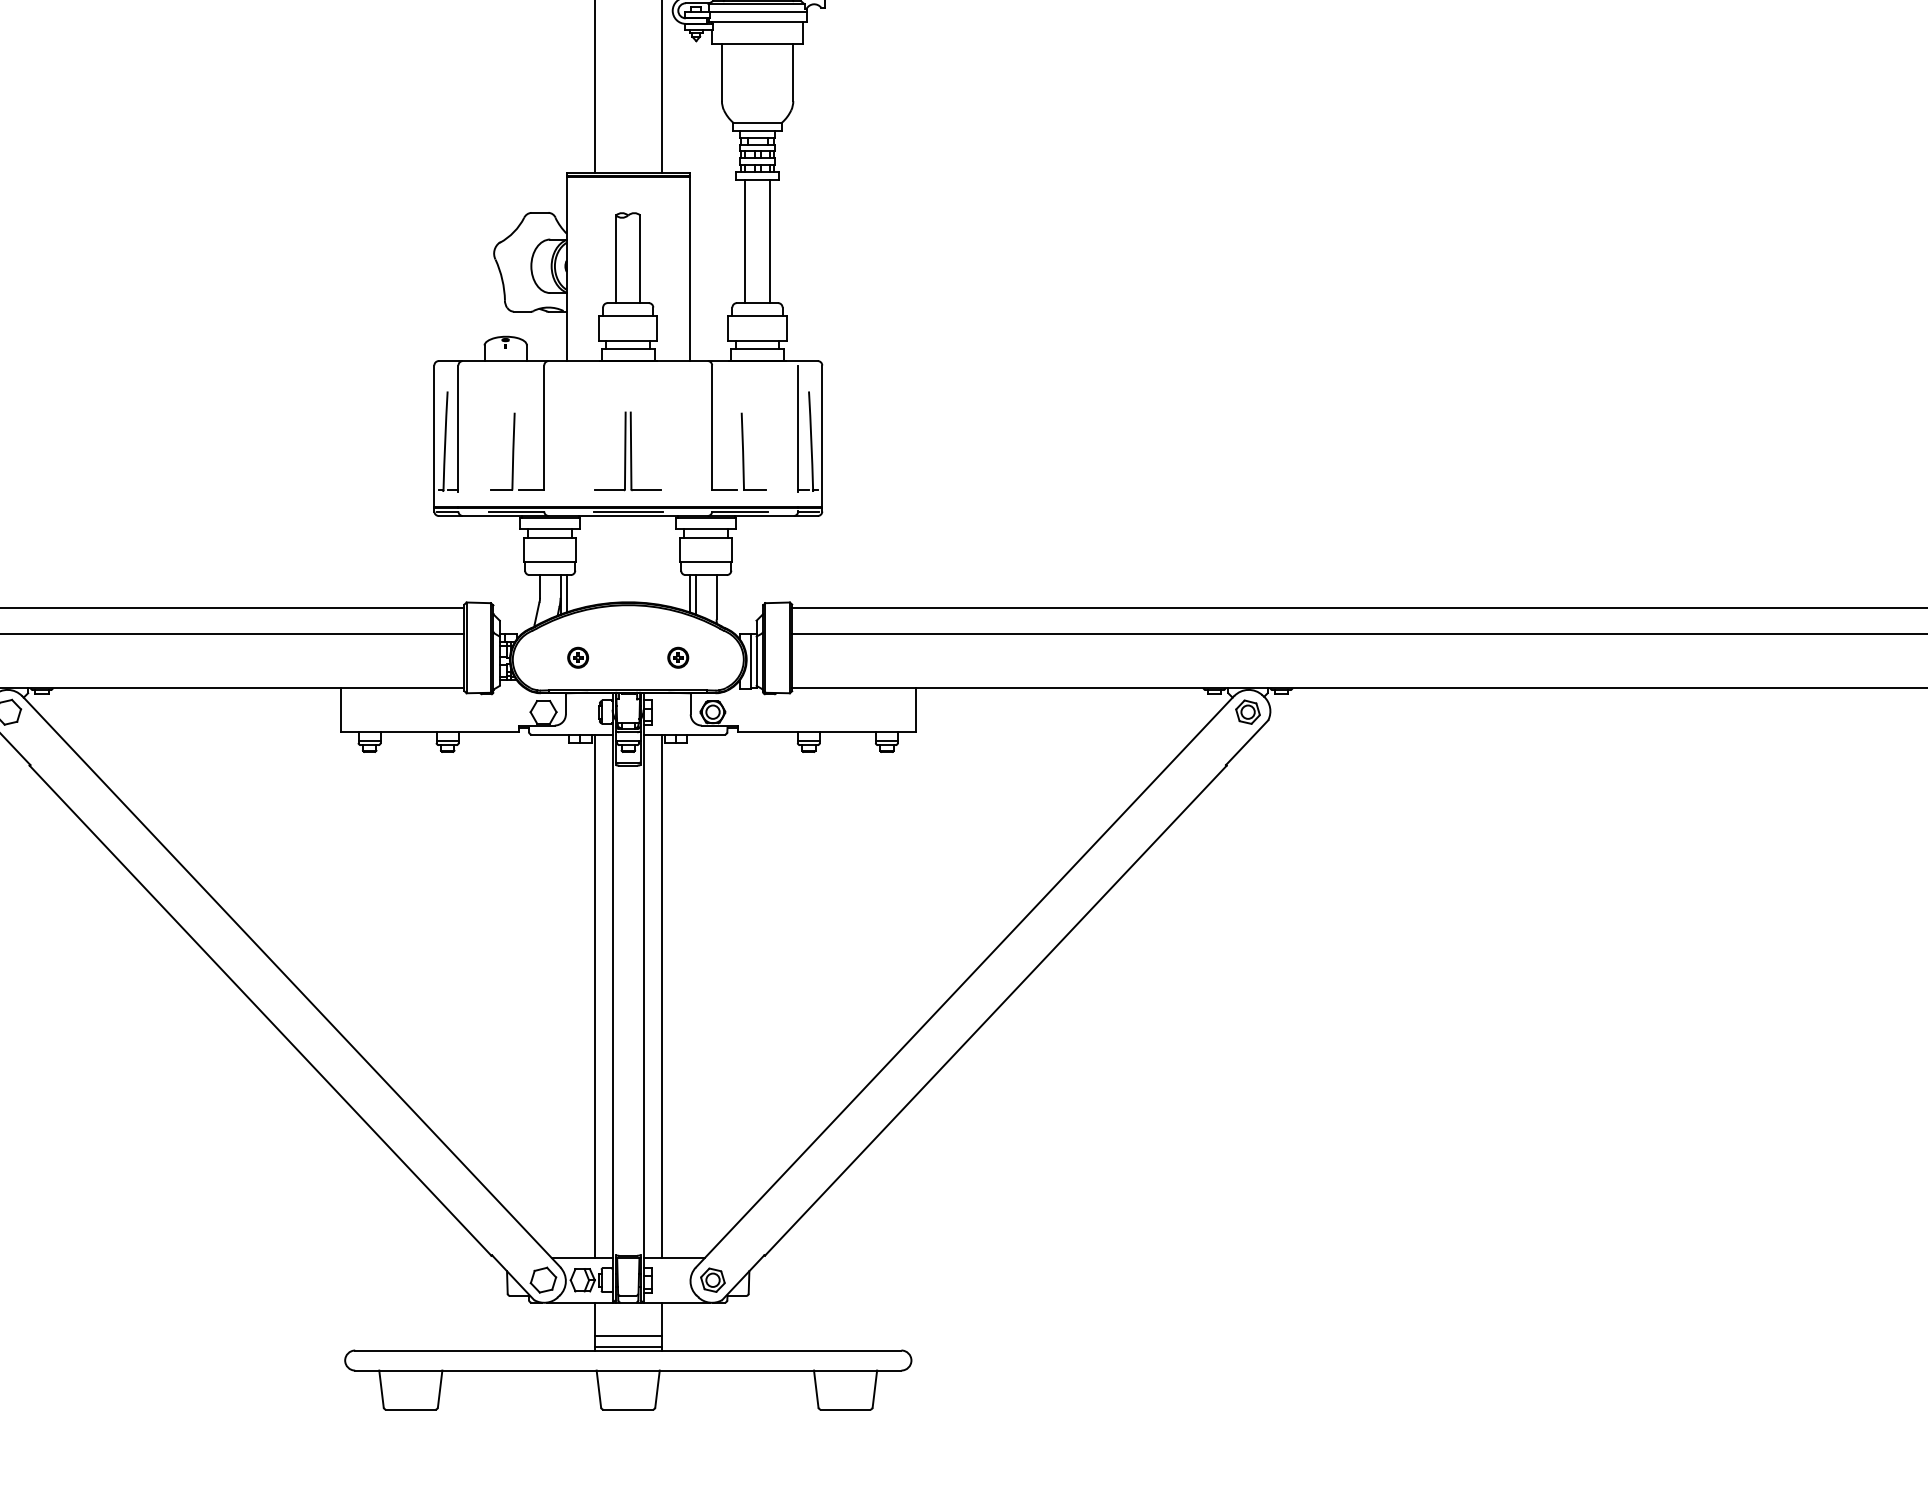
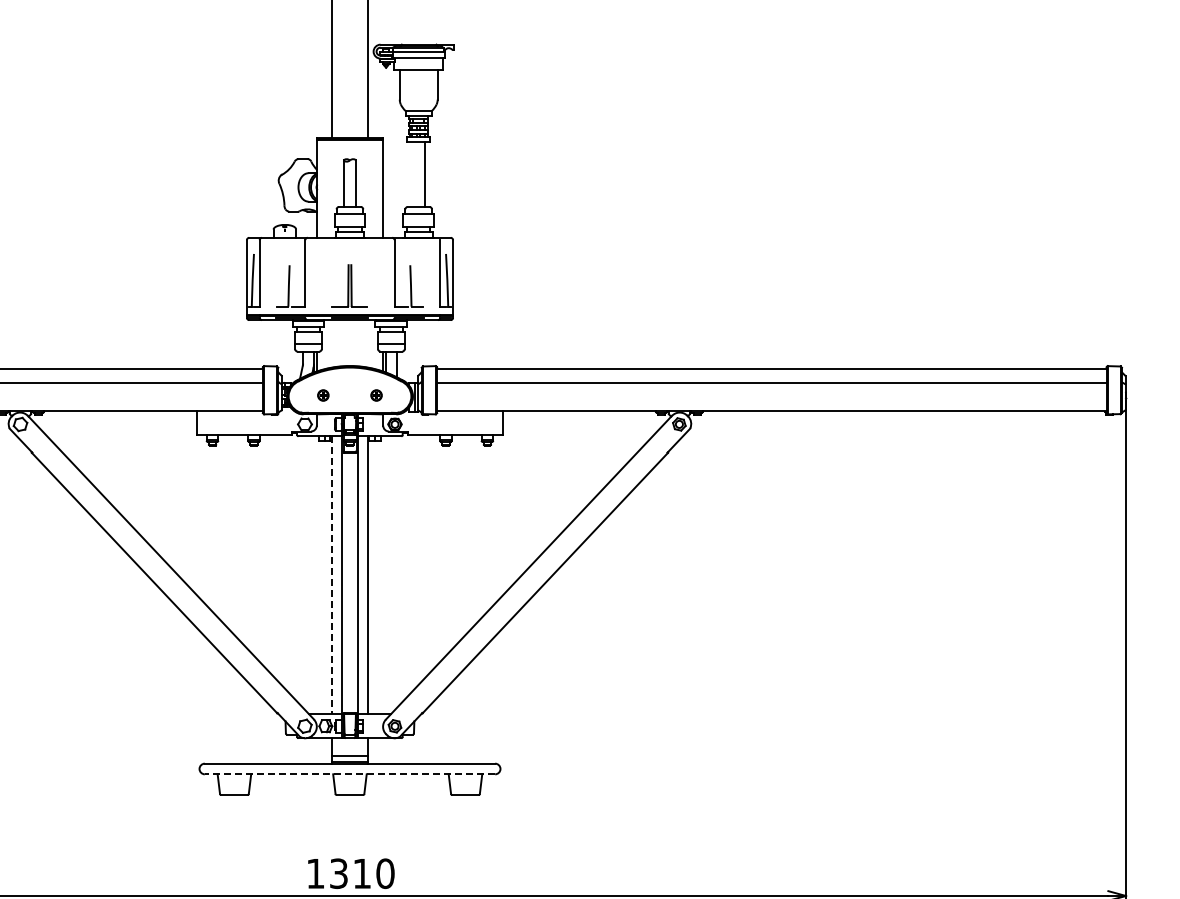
line: (745, 241) -> (412, 174), removed
line: (595, 996) -> (332, 575), solid -> dashed
line: (627, 1370) -> (349, 774), solid -> dashed

